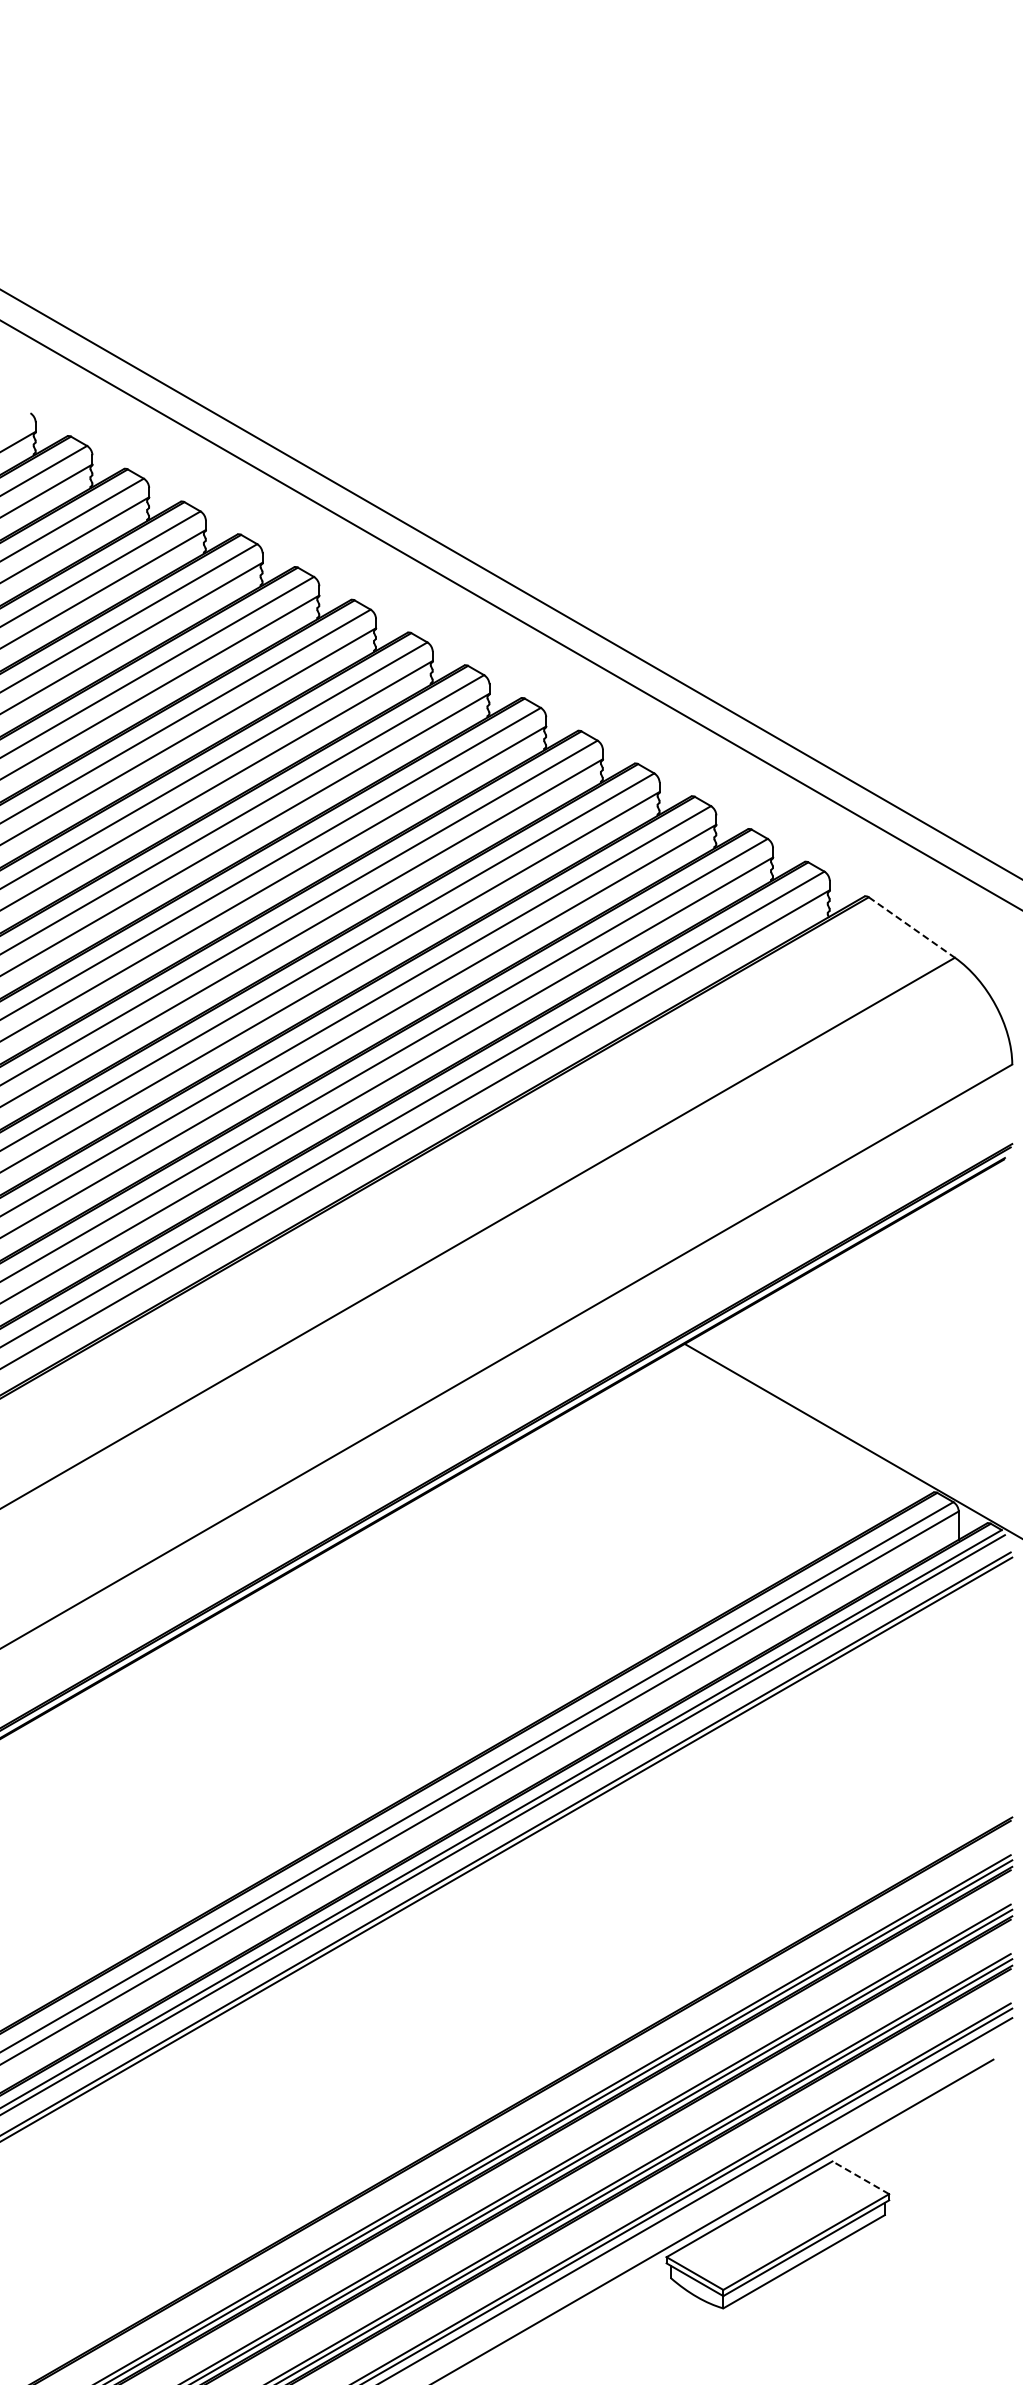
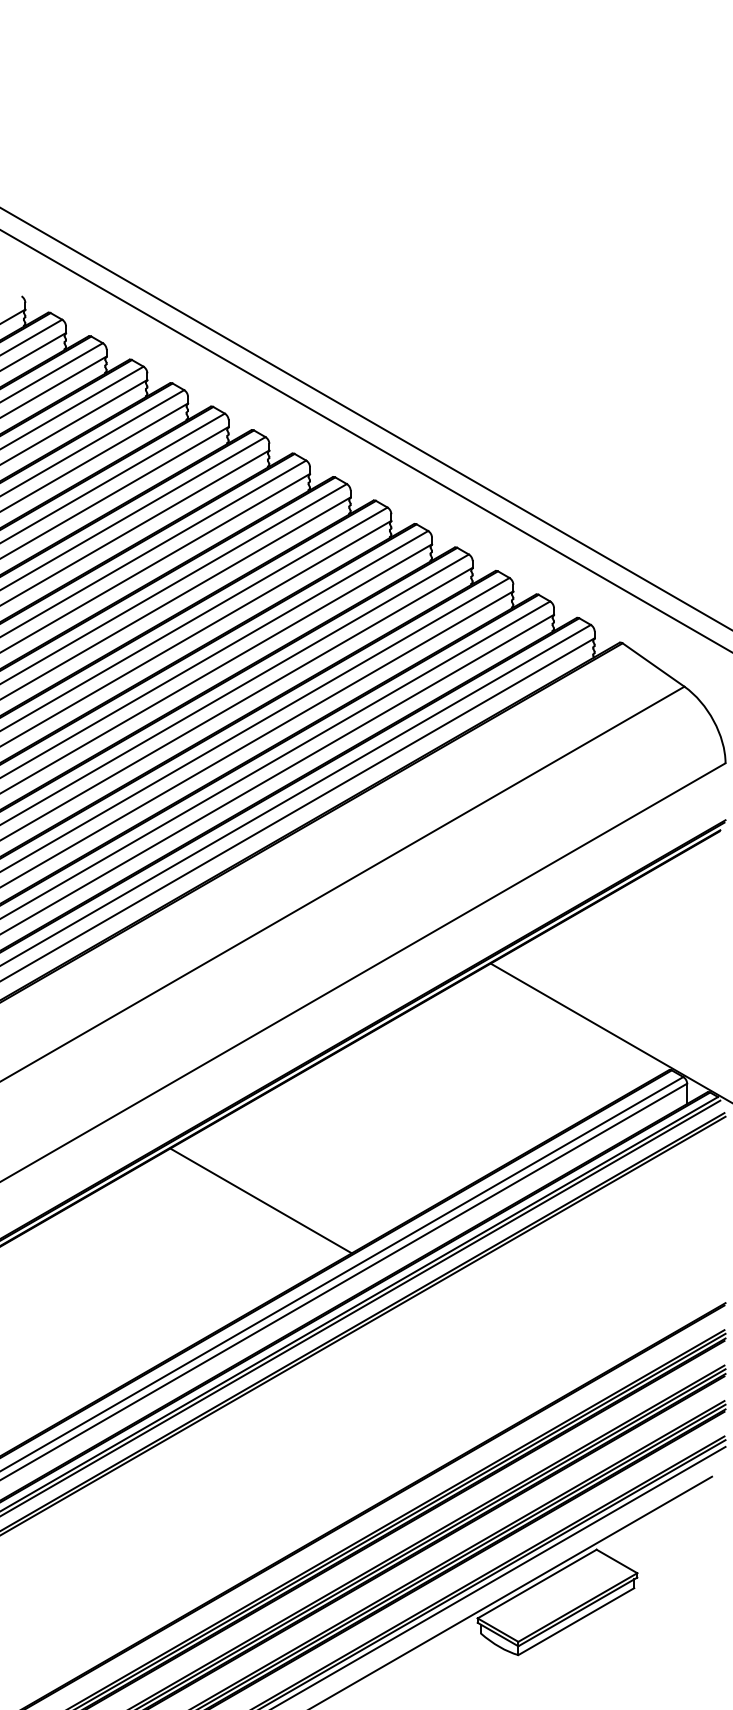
line: (911, 927) -> (653, 664), dashed -> solid
line: (364, 1674) -> (261, 1200), added
line: (860, 2177) -> (616, 1561), dashed -> solid

